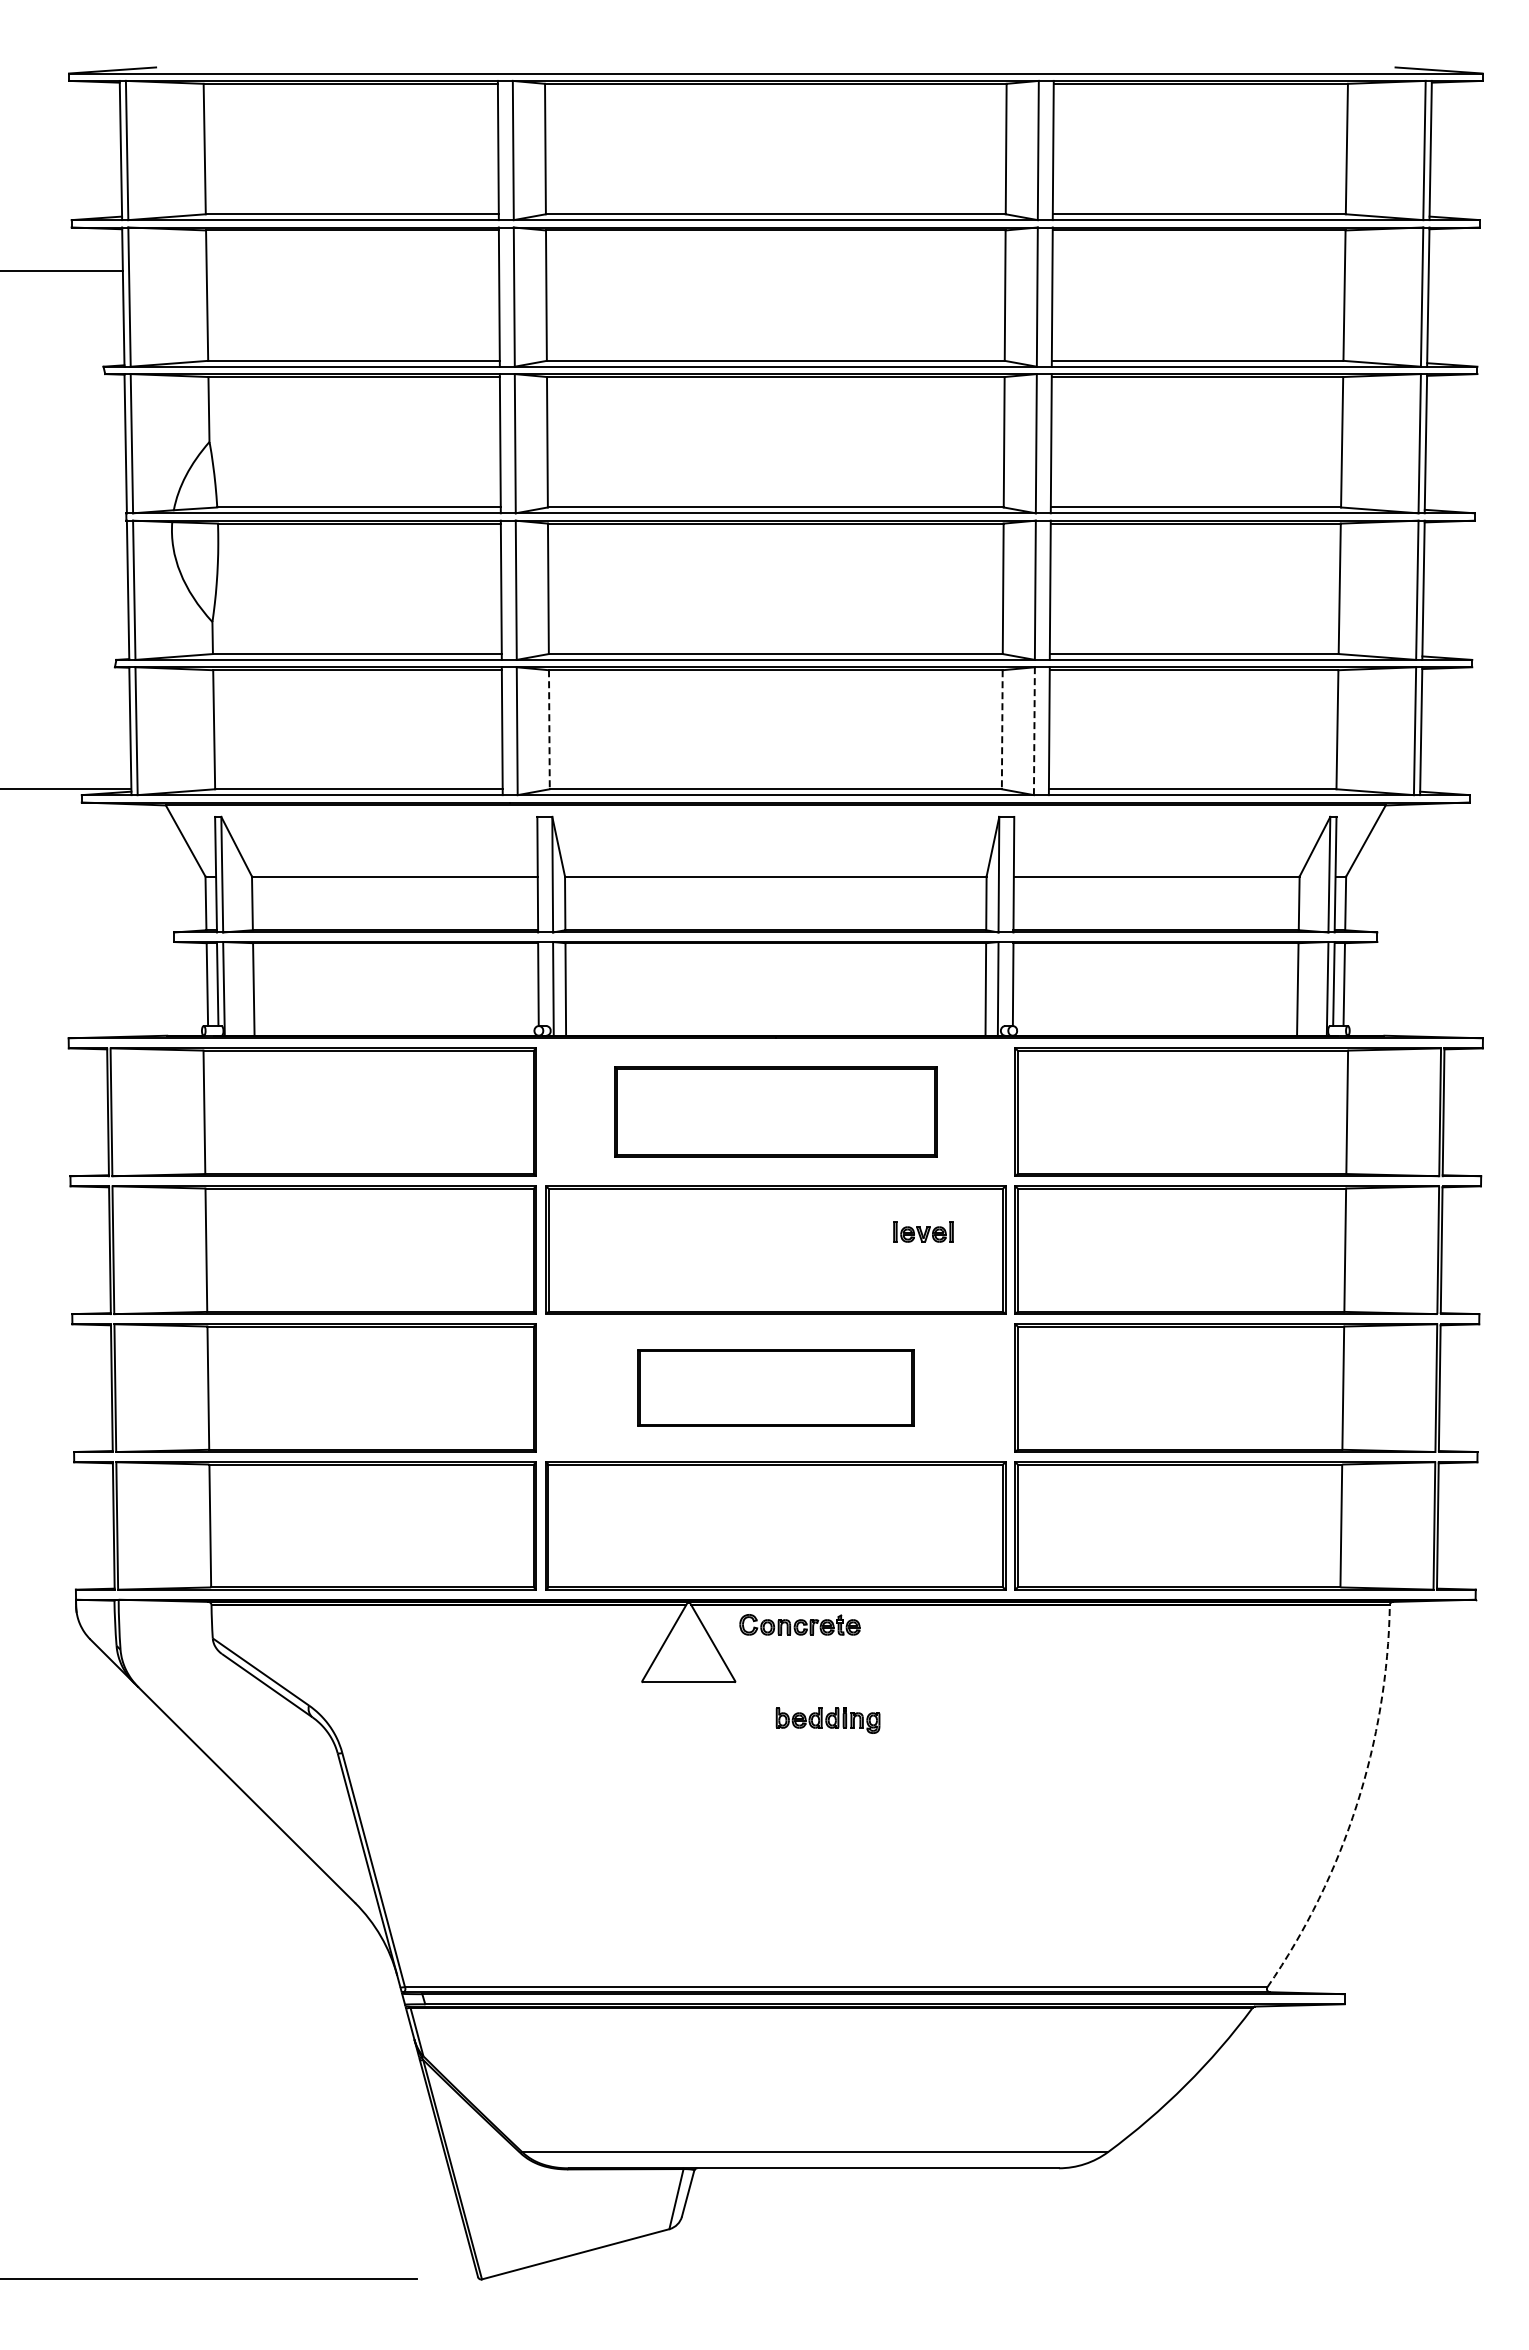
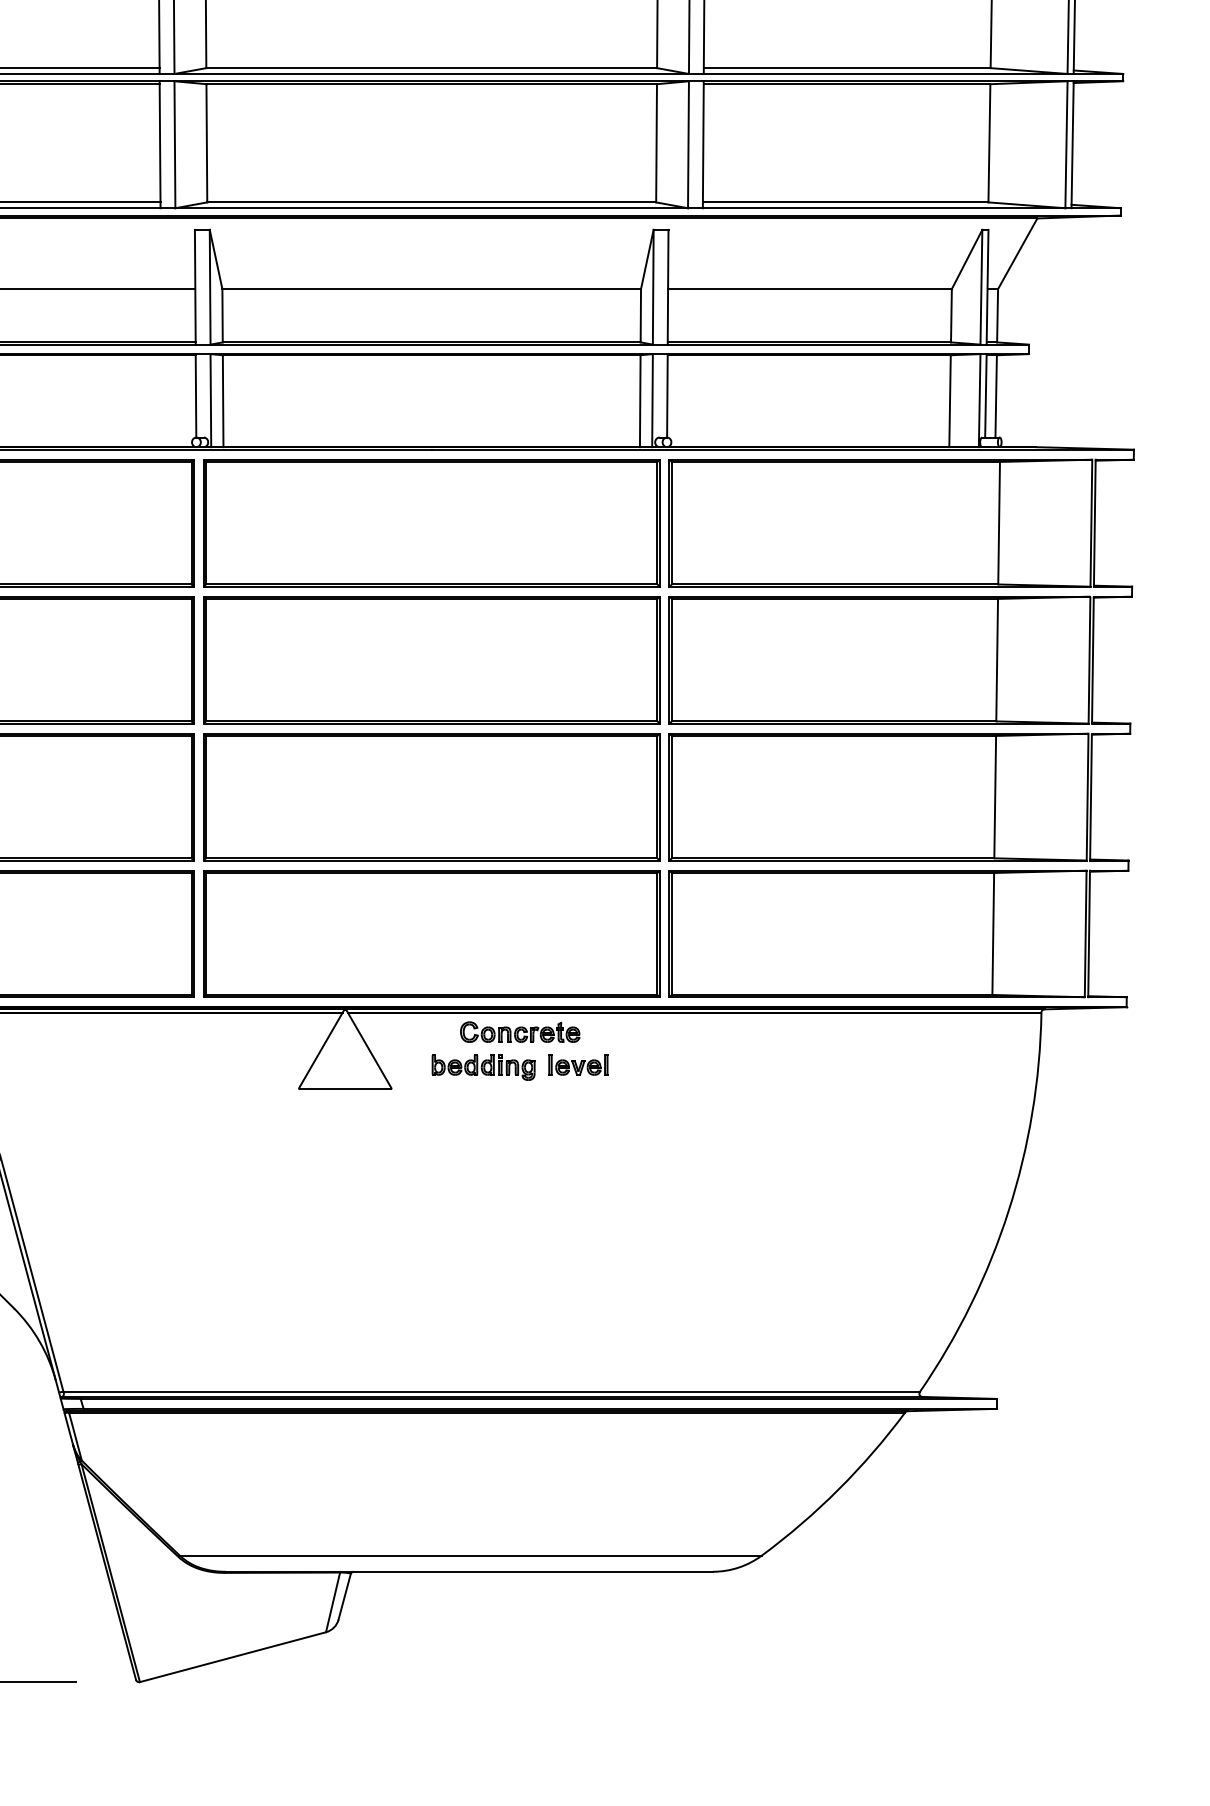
line: (549, 729) -> (206, 143), dashed -> solid
line: (1002, 729) -> (656, 143), dashed -> solid
line: (1034, 731) -> (688, 145), dashed -> solid
part: (775, 1111) -> (431, 522), size x1.43
part: (923, 1231) -> (578, 1064), moved
part: (775, 1387) -> (431, 796), size x1.67
part: (799, 1624) -> (519, 1031), moved
part: (827, 1720) -> (483, 1067), moved
arc: (1356, 1805) -> (1008, 1211), dashed -> solid

